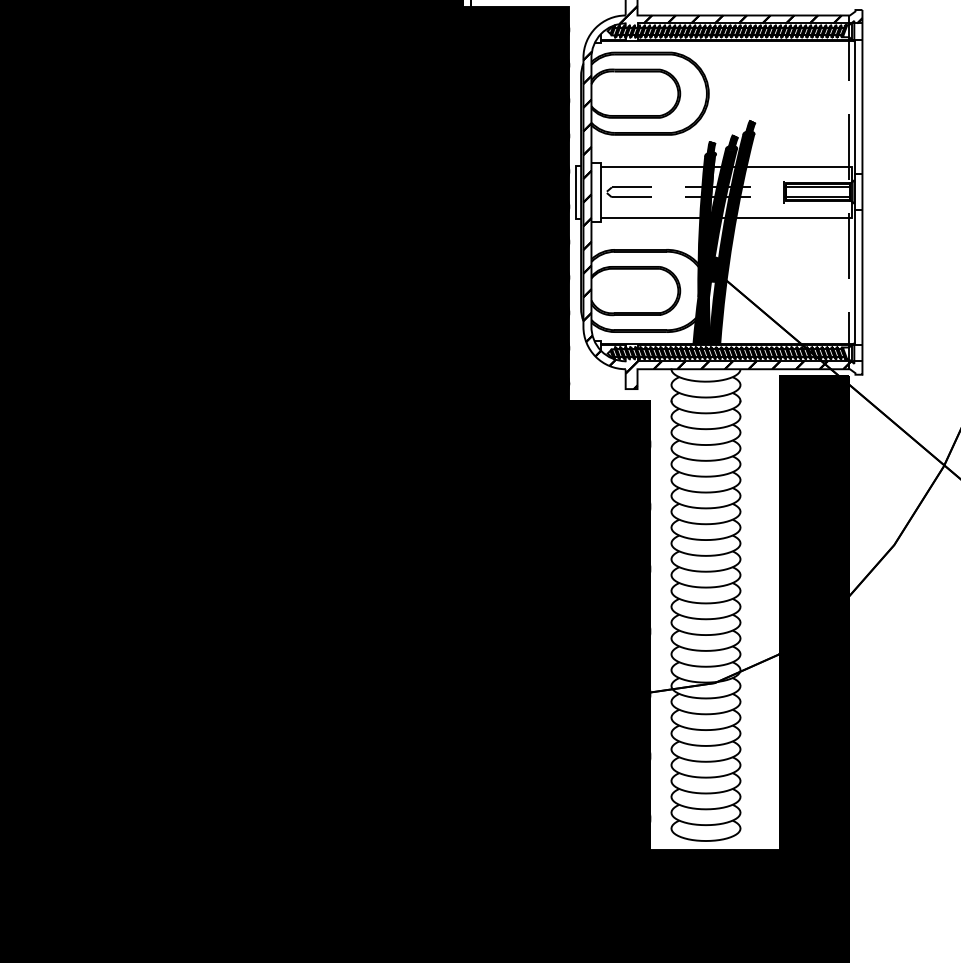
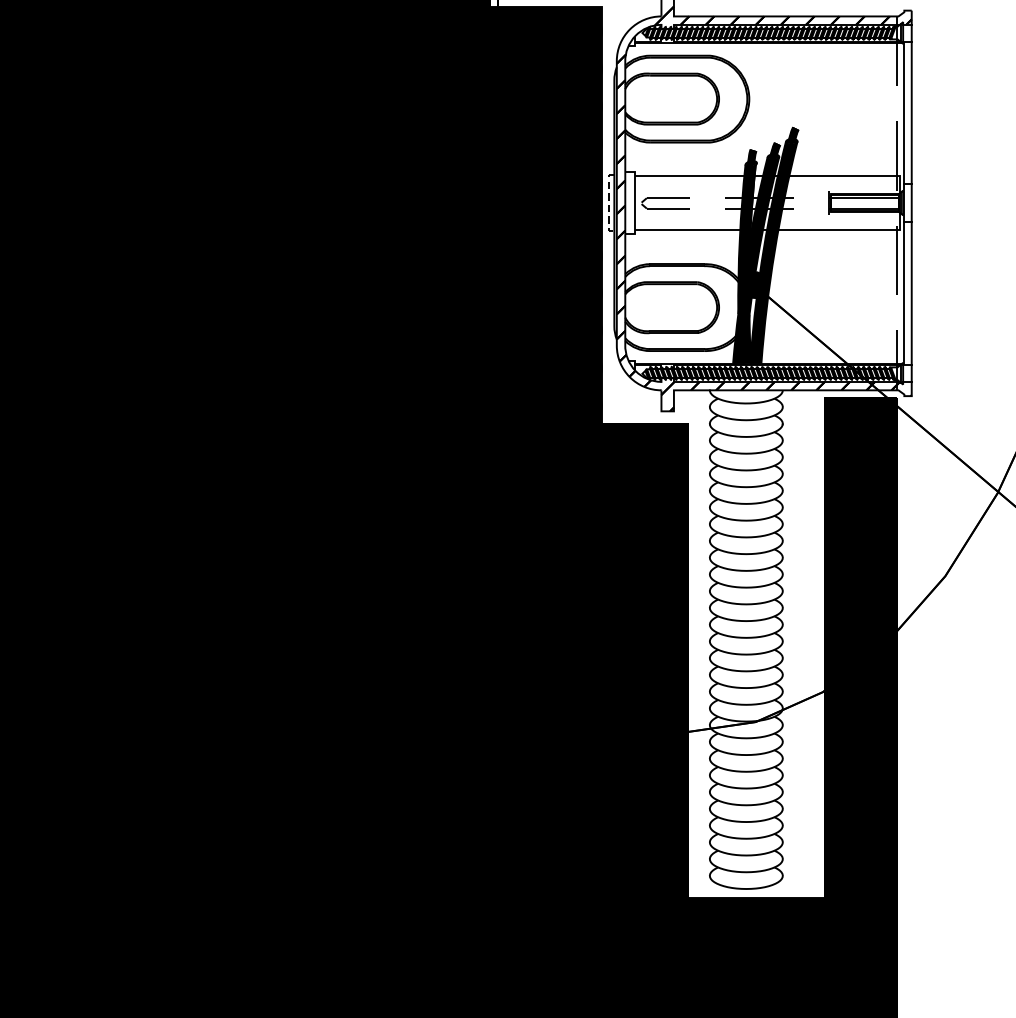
line: (576, 192) -> (609, 203), solid -> dashed

